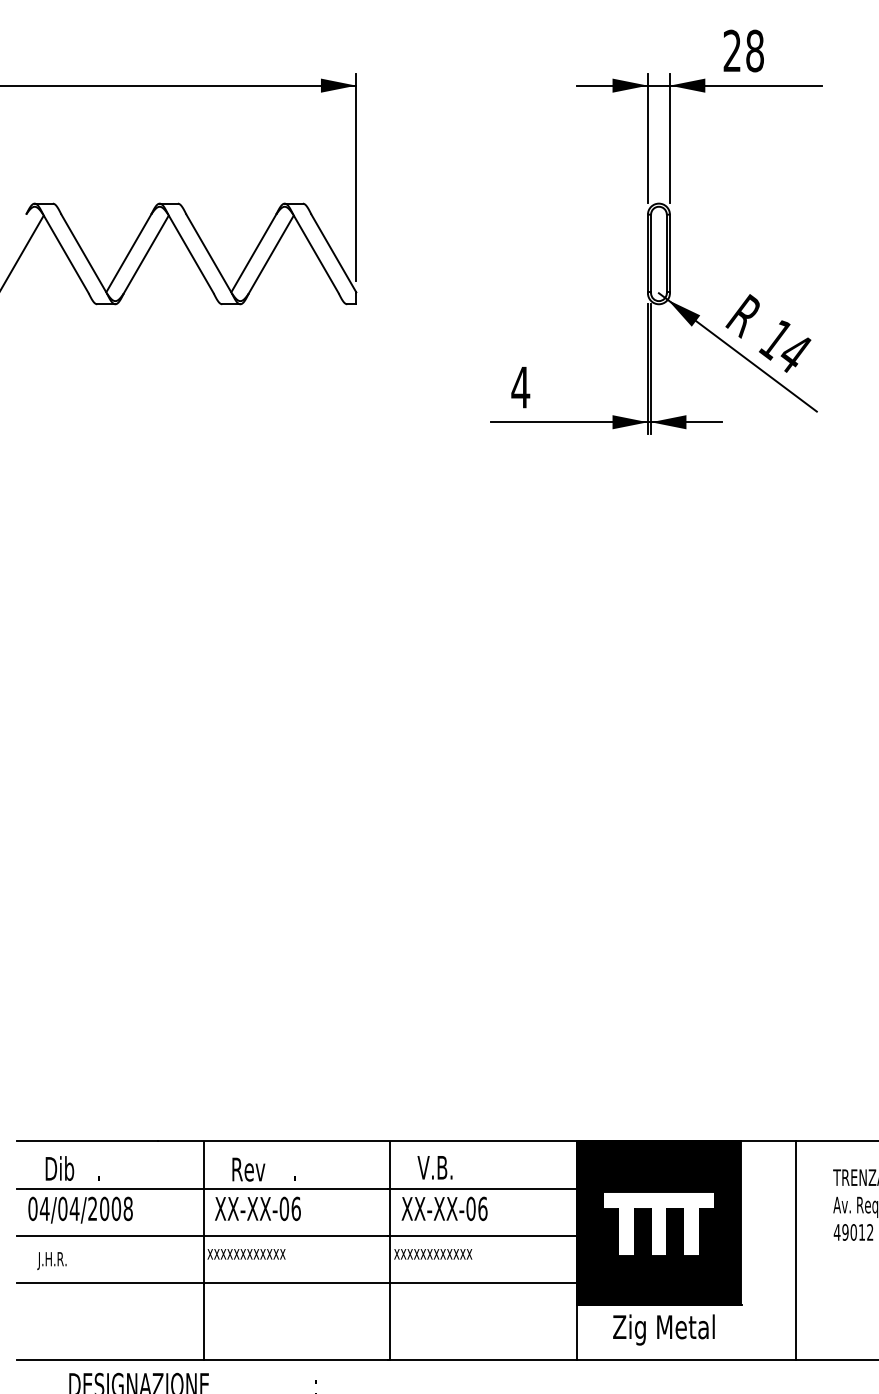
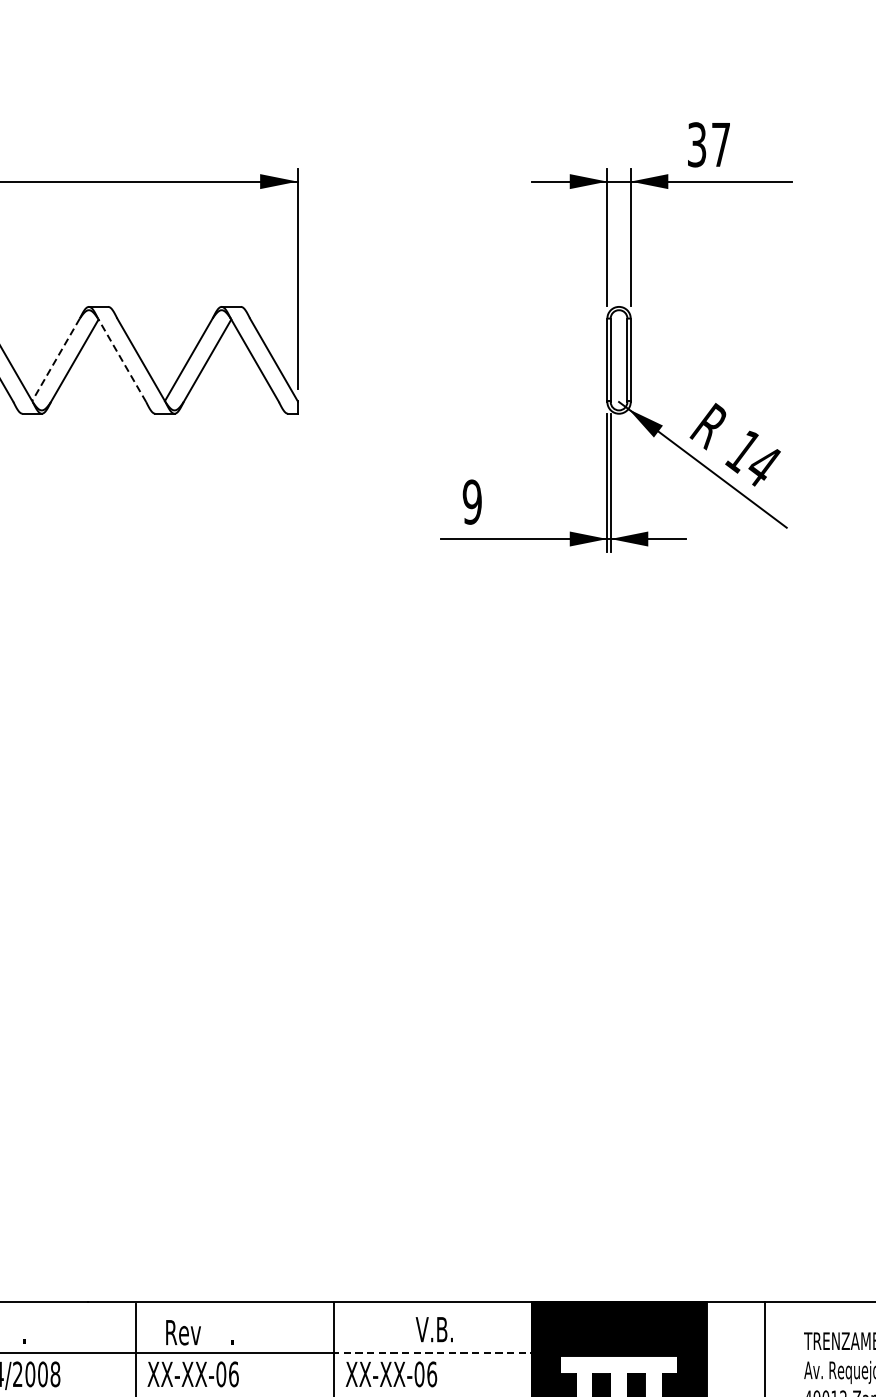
text: (743, 50) -> (708, 144), 28 -> 37
line: (128, 253) -> (55, 359), solid -> dashed
line: (190, 253) -> (121, 359), solid -> dashed
text: (520, 387) -> (472, 502), 4 -> 9
text: (434, 1167) -> (433, 1329), moved
line: (483, 1189) -> (432, 1353), solid -> dashed

